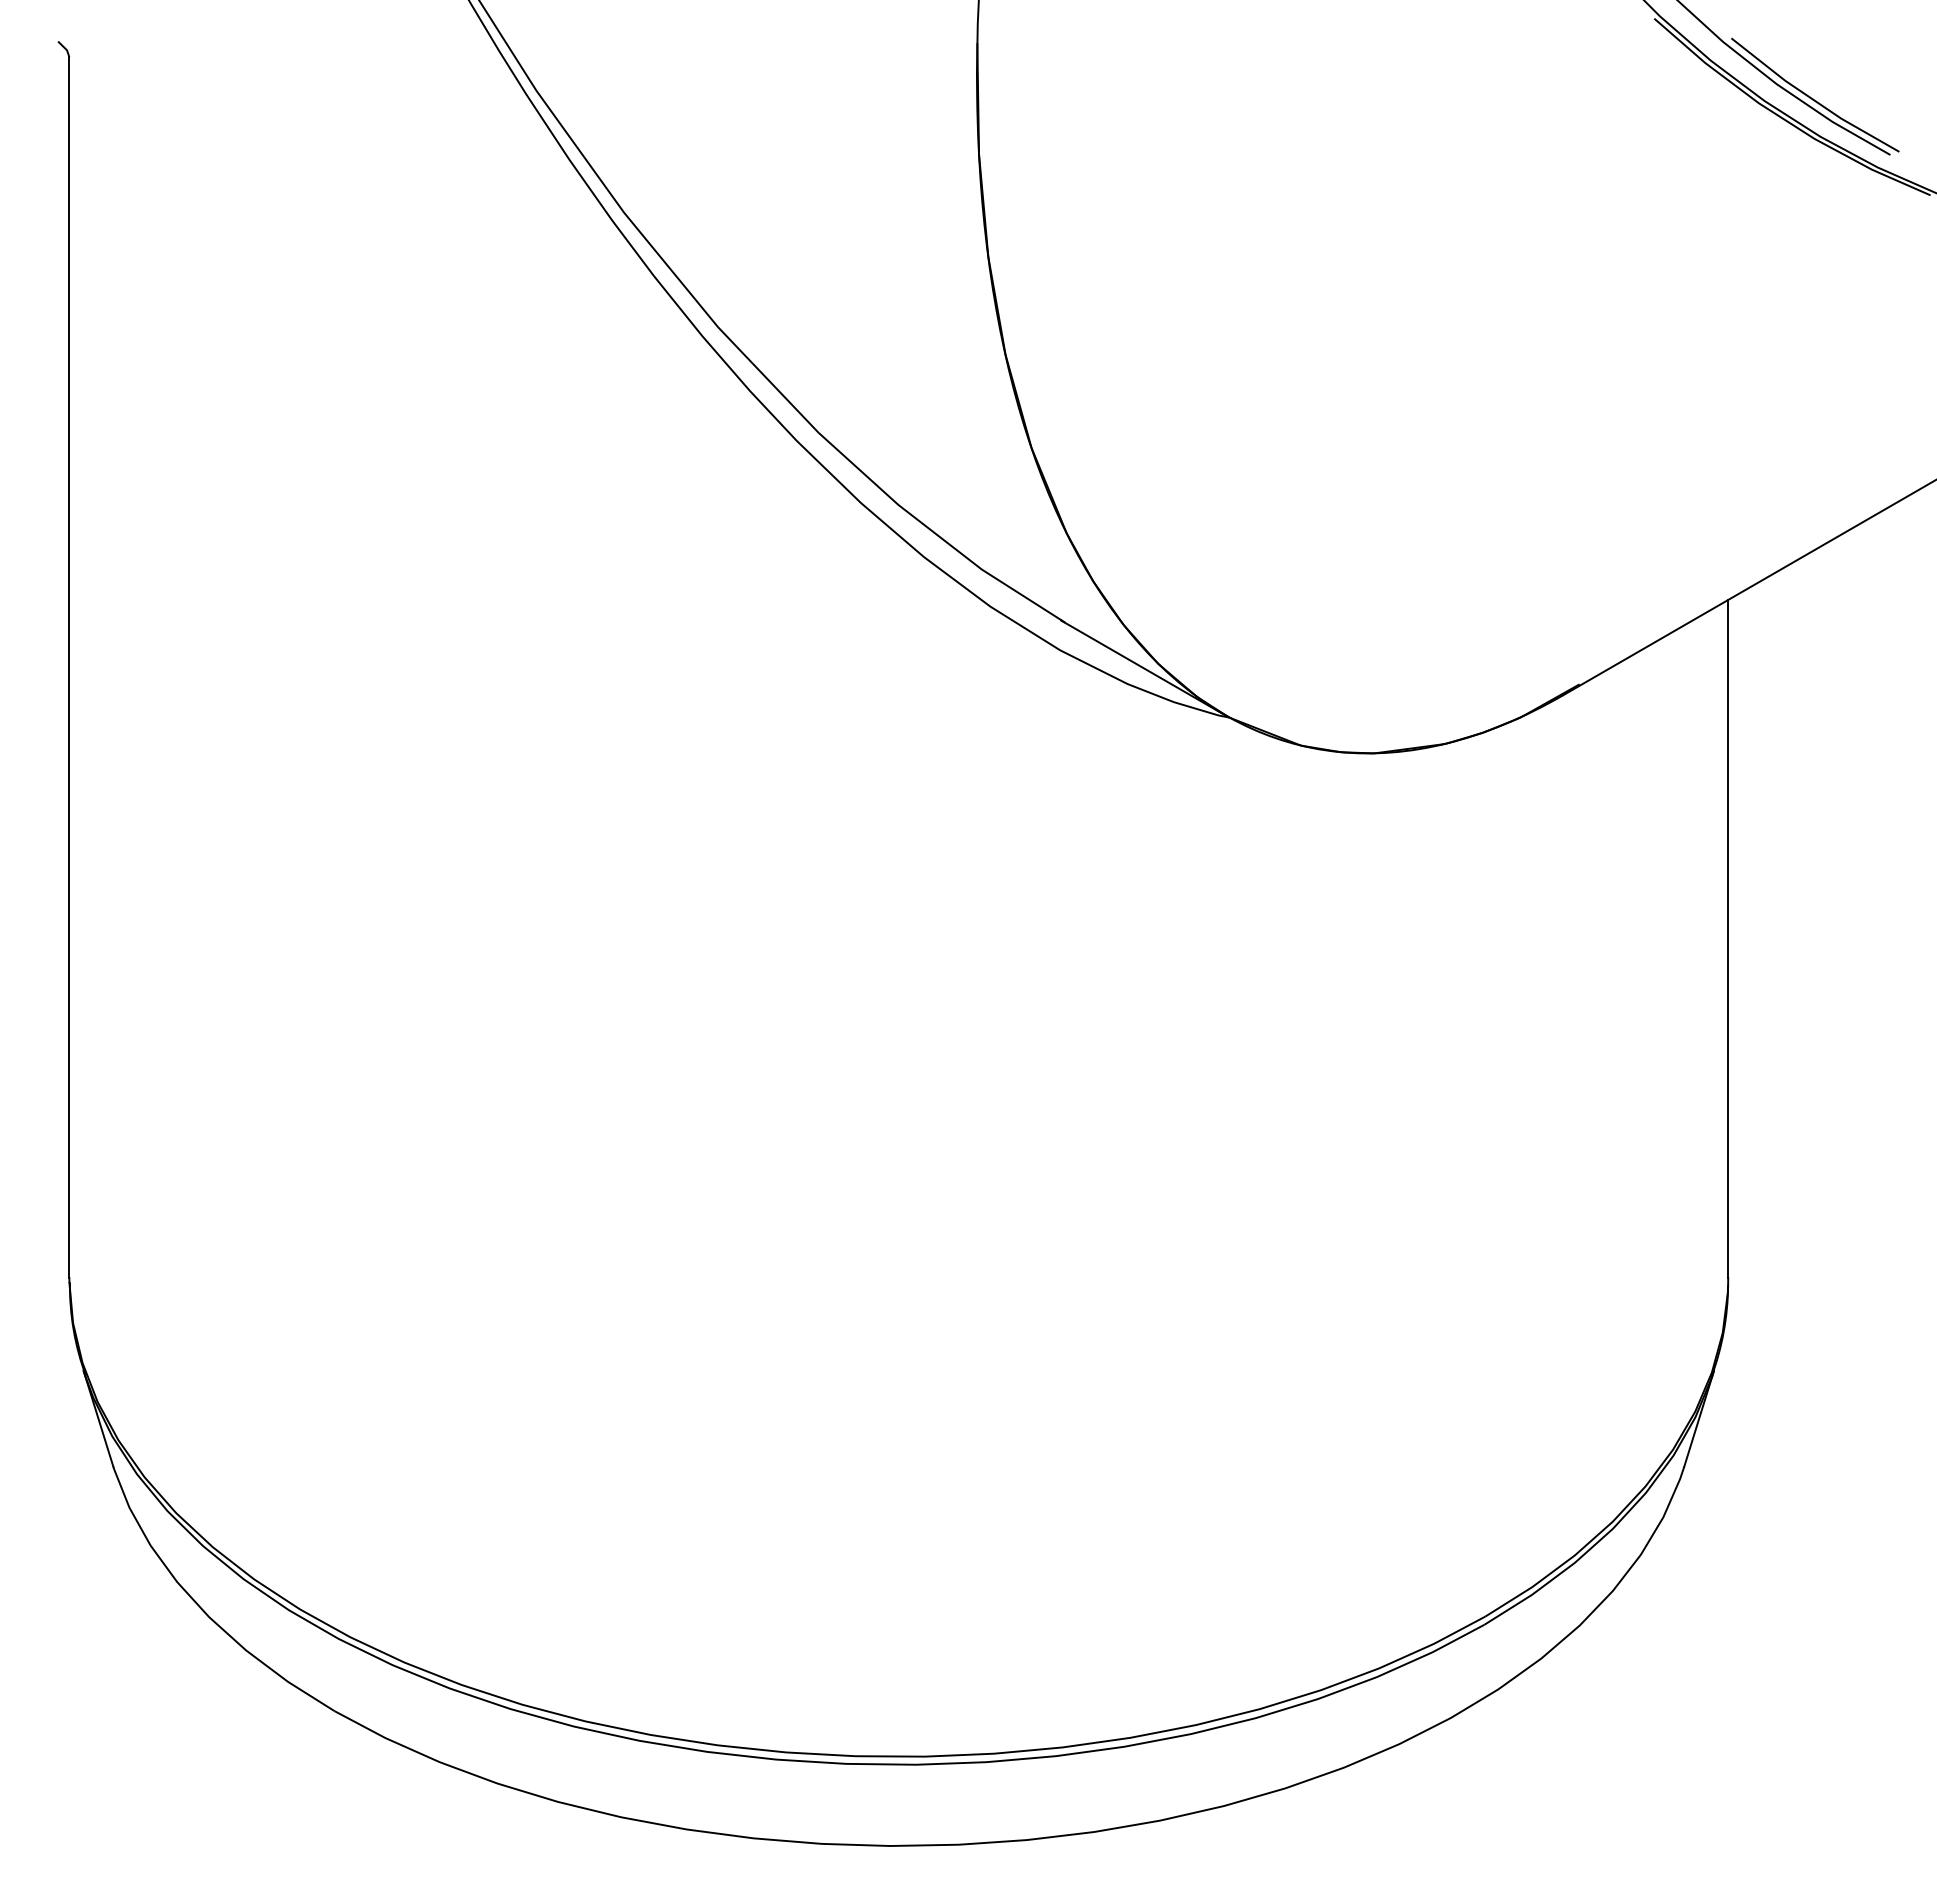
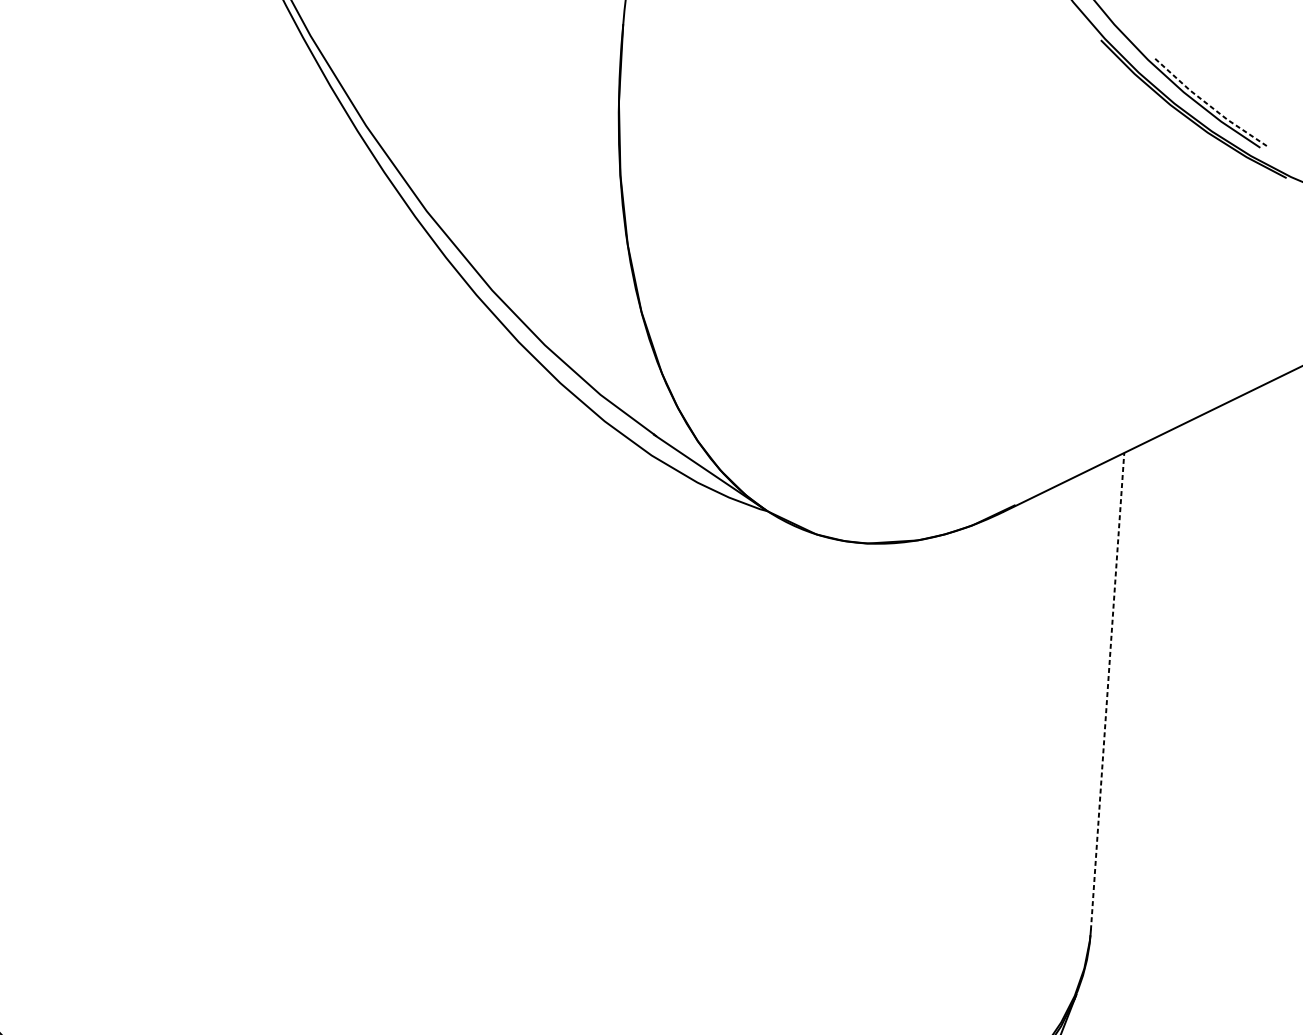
line: (1812, 99) -> (1208, 104), solid -> dashed
line: (1728, 938) -> (1107, 691), solid -> dashed

